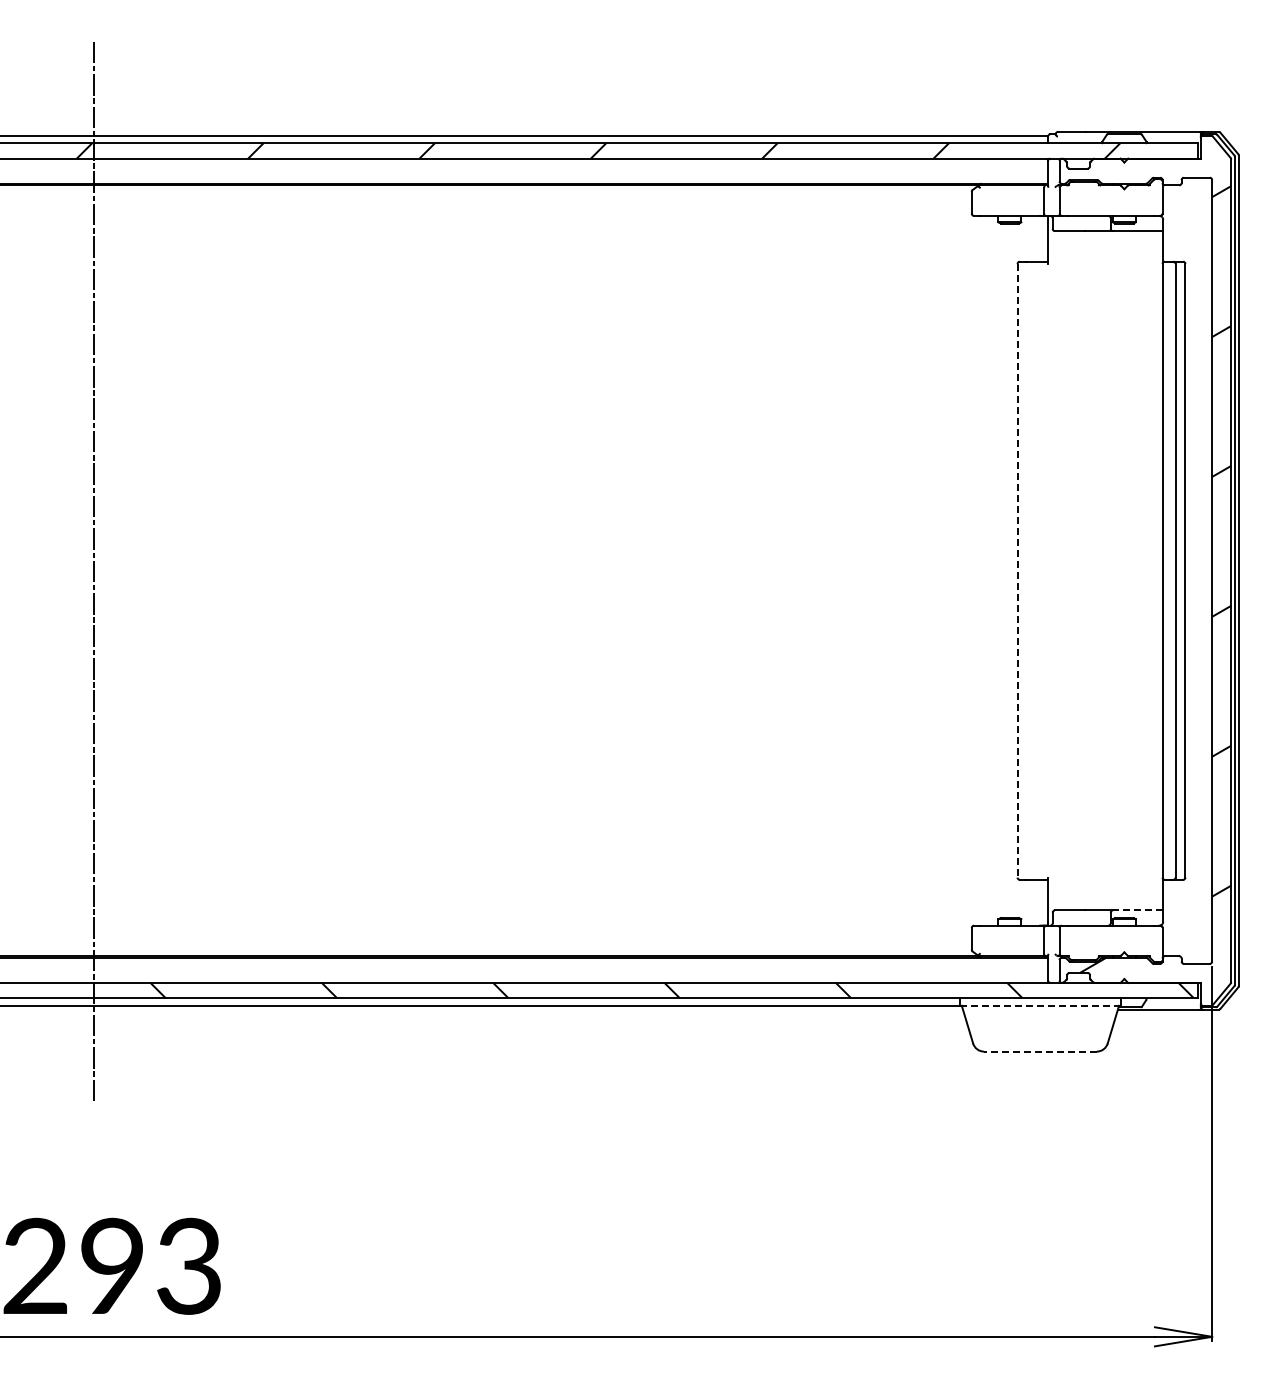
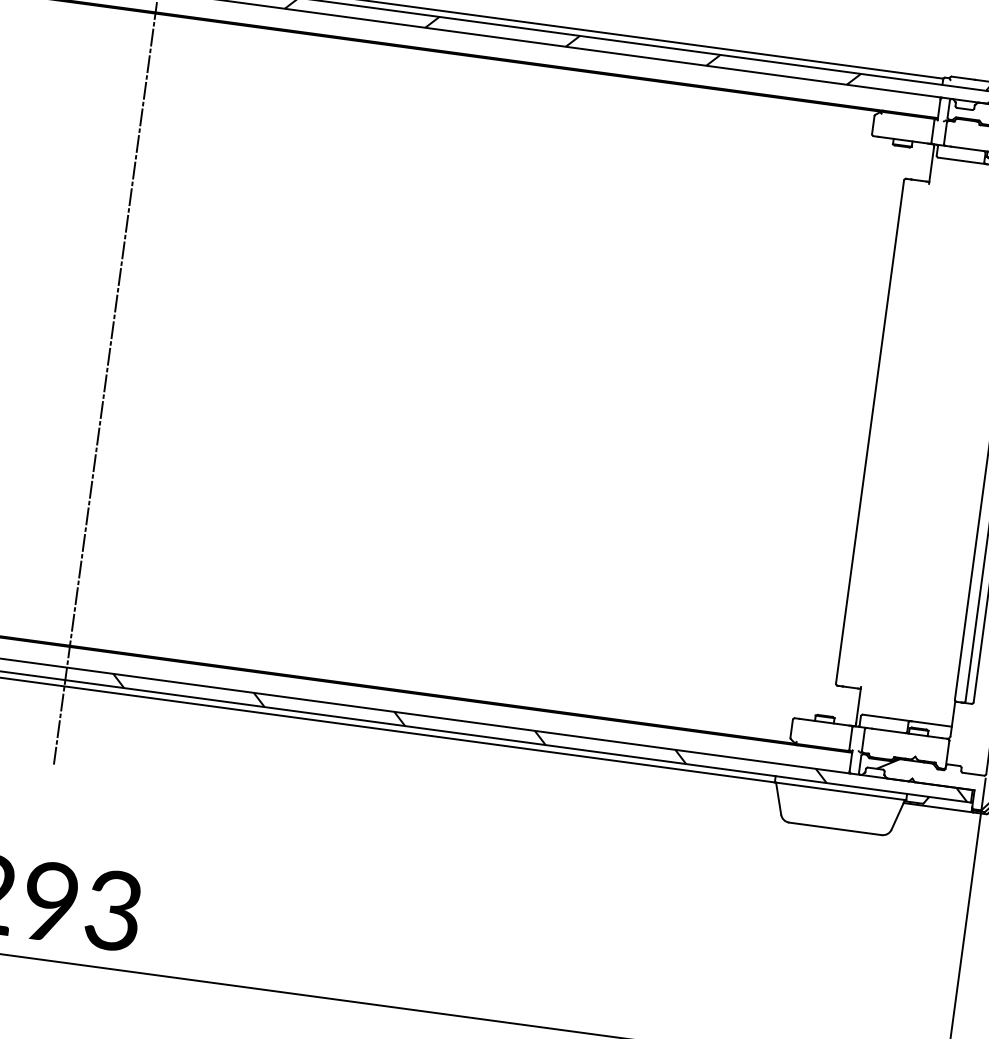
line: (1017, 570) -> (870, 431), dashed -> solid
line: (1138, 910) -> (931, 724), dashed -> solid
line: (1039, 1005) -> (839, 790), dashed -> solid
line: (1039, 1051) -> (834, 828), dashed -> solid

